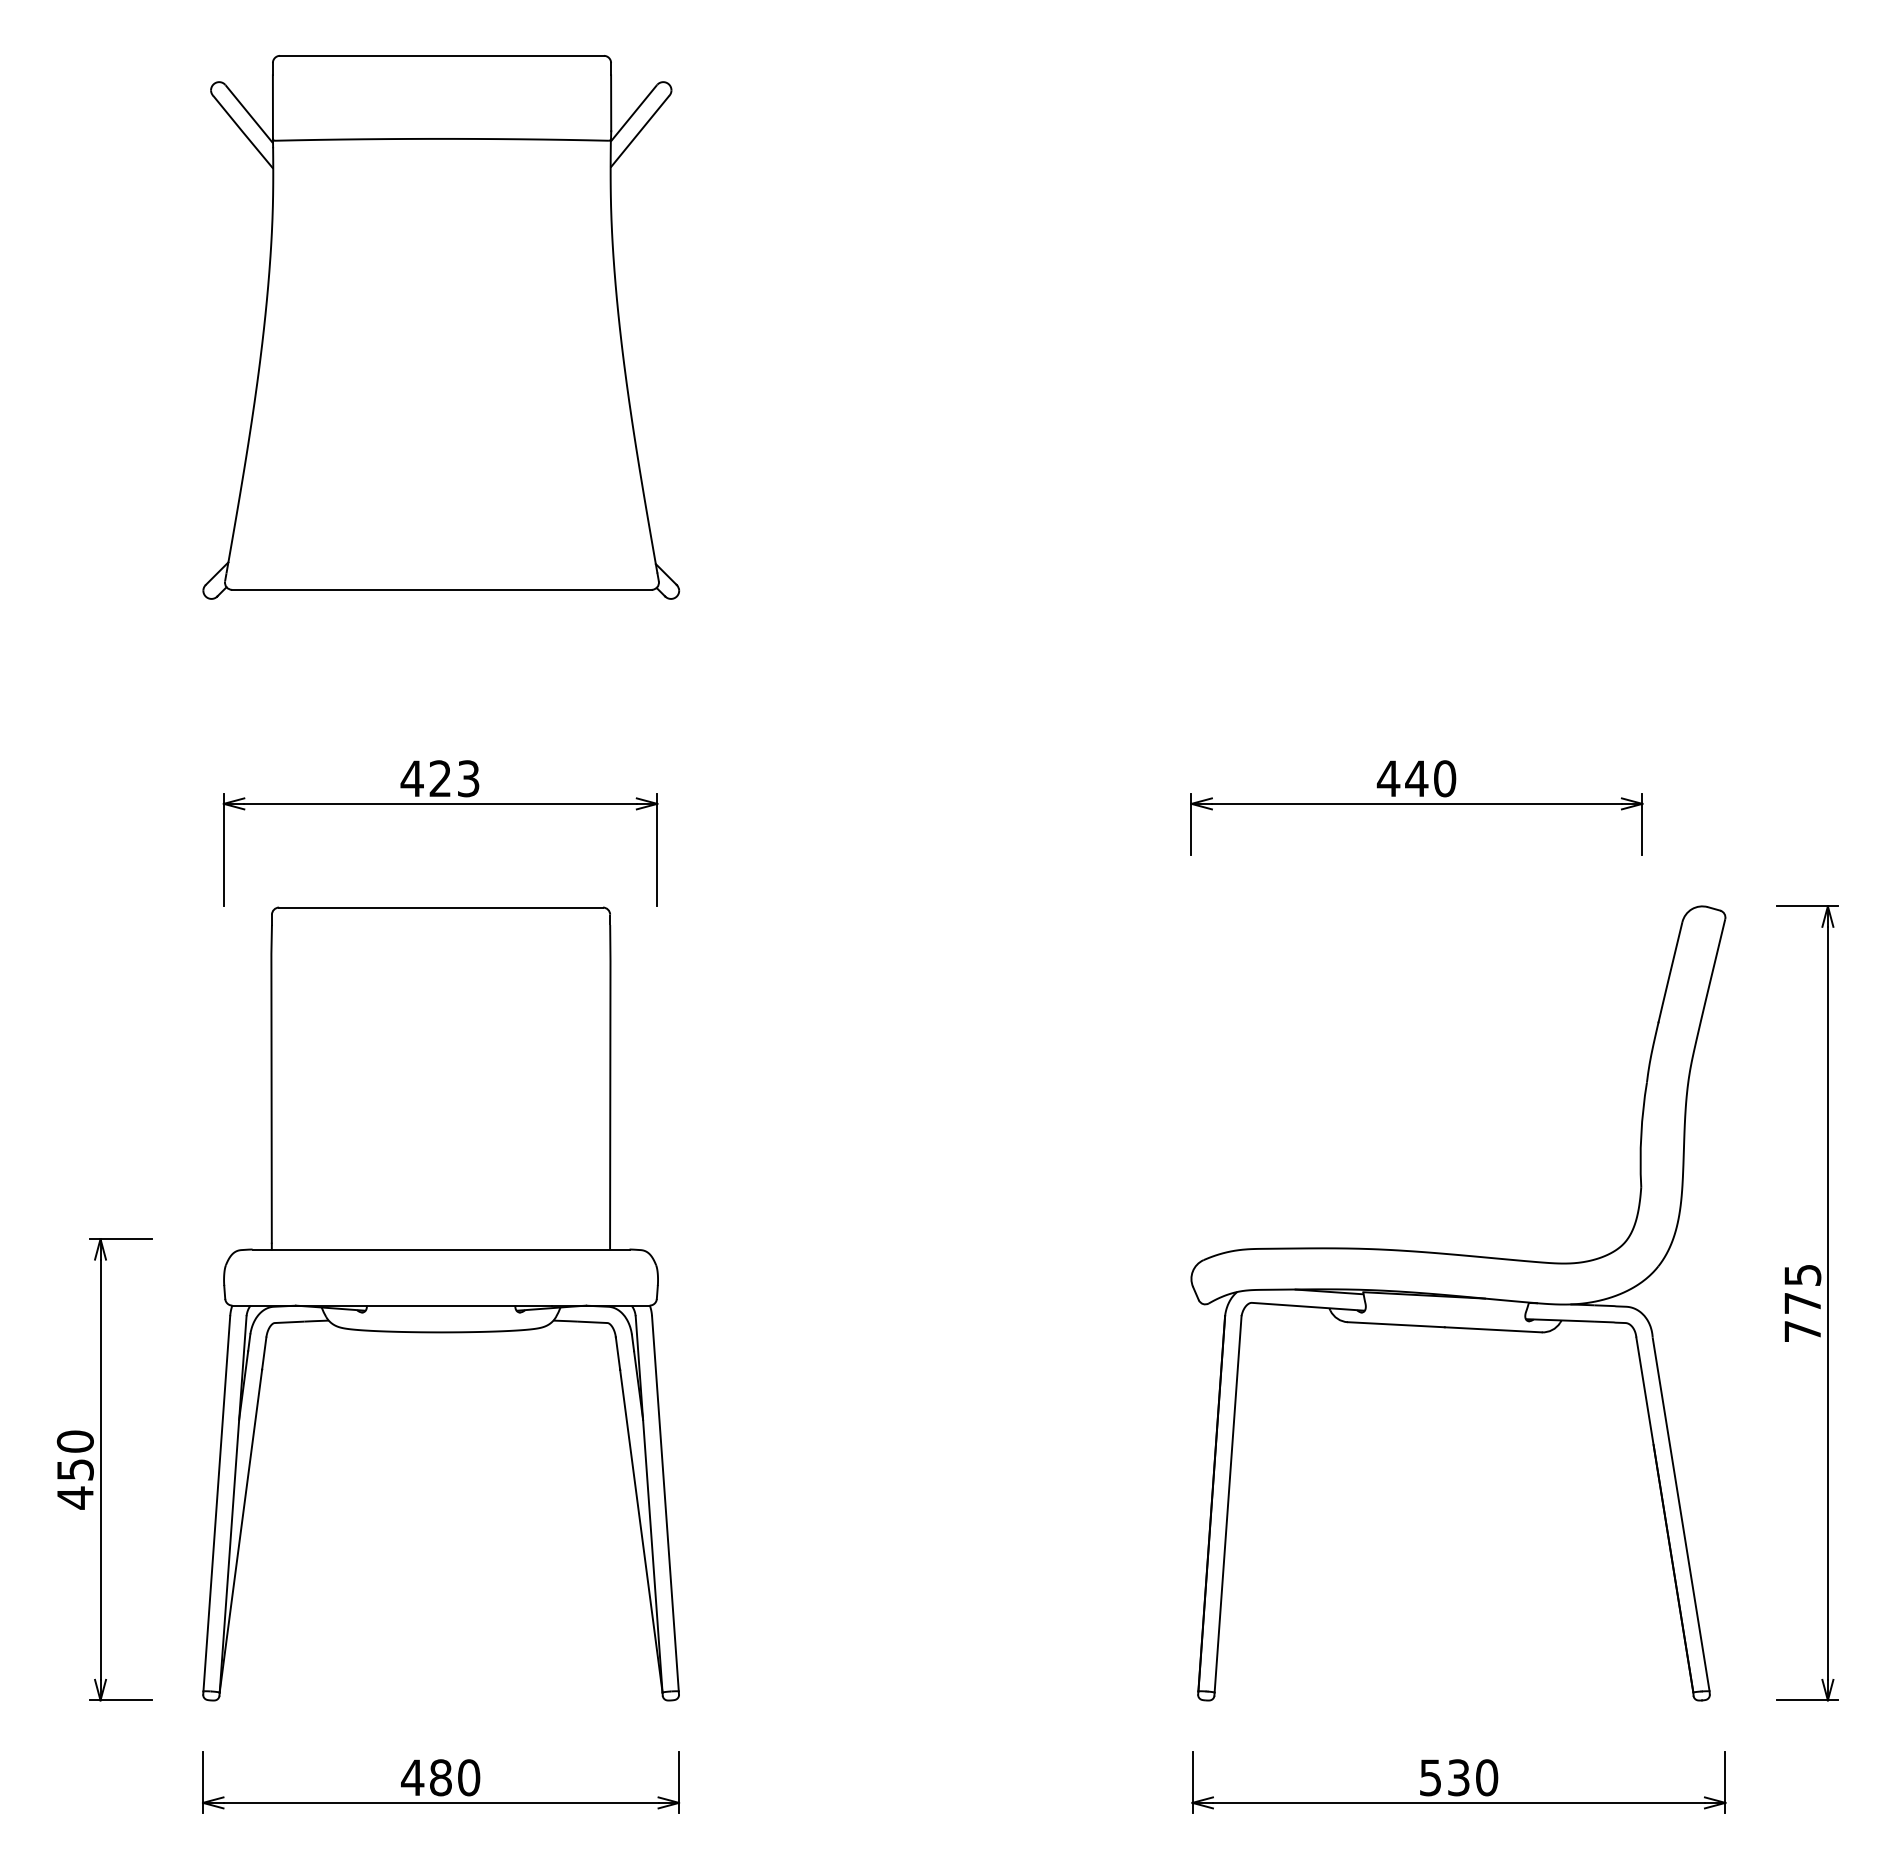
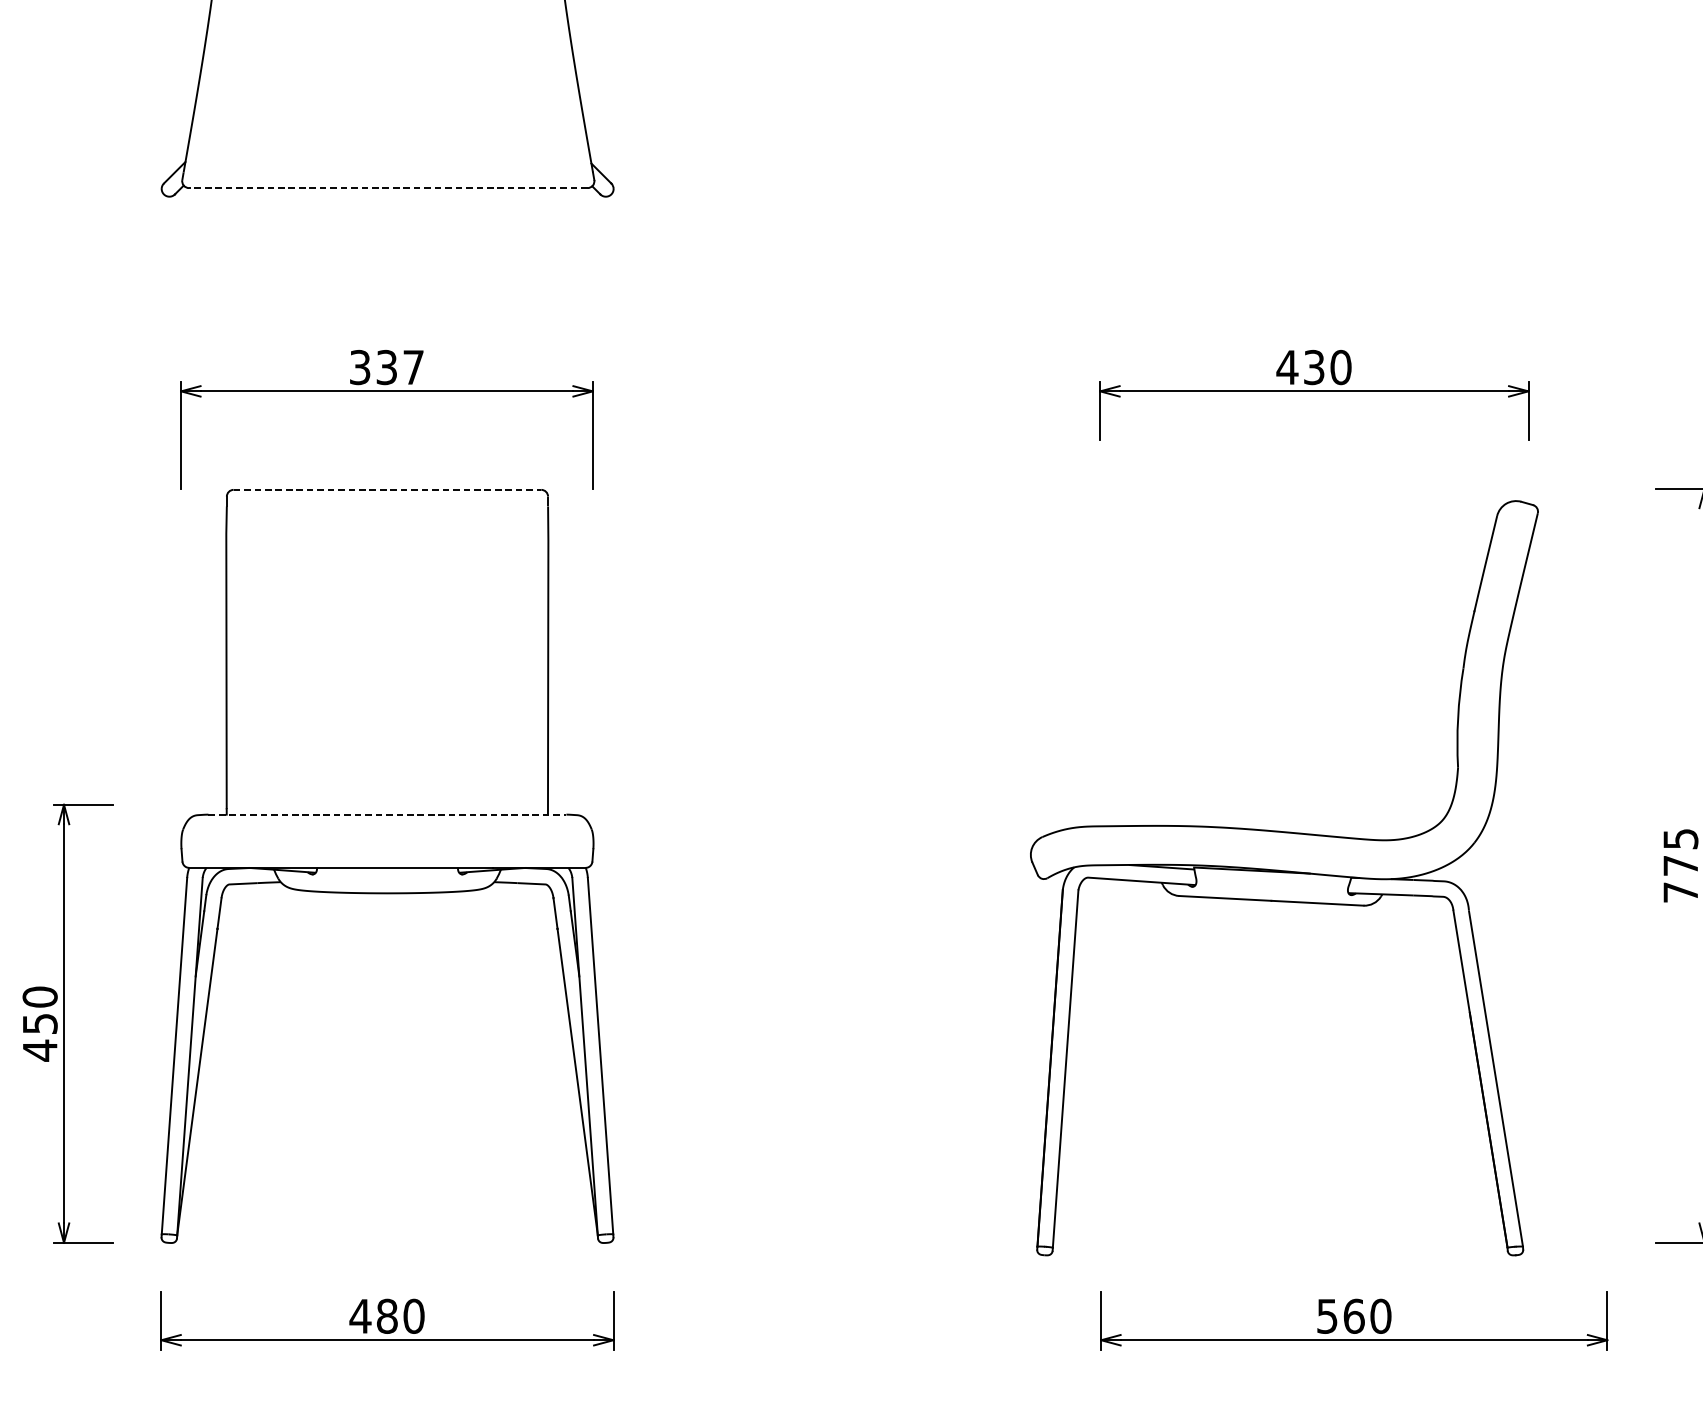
line: (441, 589) -> (387, 187), solid -> dashed
text: (439, 778) -> (385, 367), 423 -> 337
text: (1416, 778) -> (1313, 367), 440 -> 430
line: (441, 907) -> (387, 489), solid -> dashed
line: (441, 1249) -> (387, 814), solid -> dashed
part: (1458, 1303) -> (1284, 878), moved
text: (1459, 1777) -> (1354, 1316), 530 -> 560

